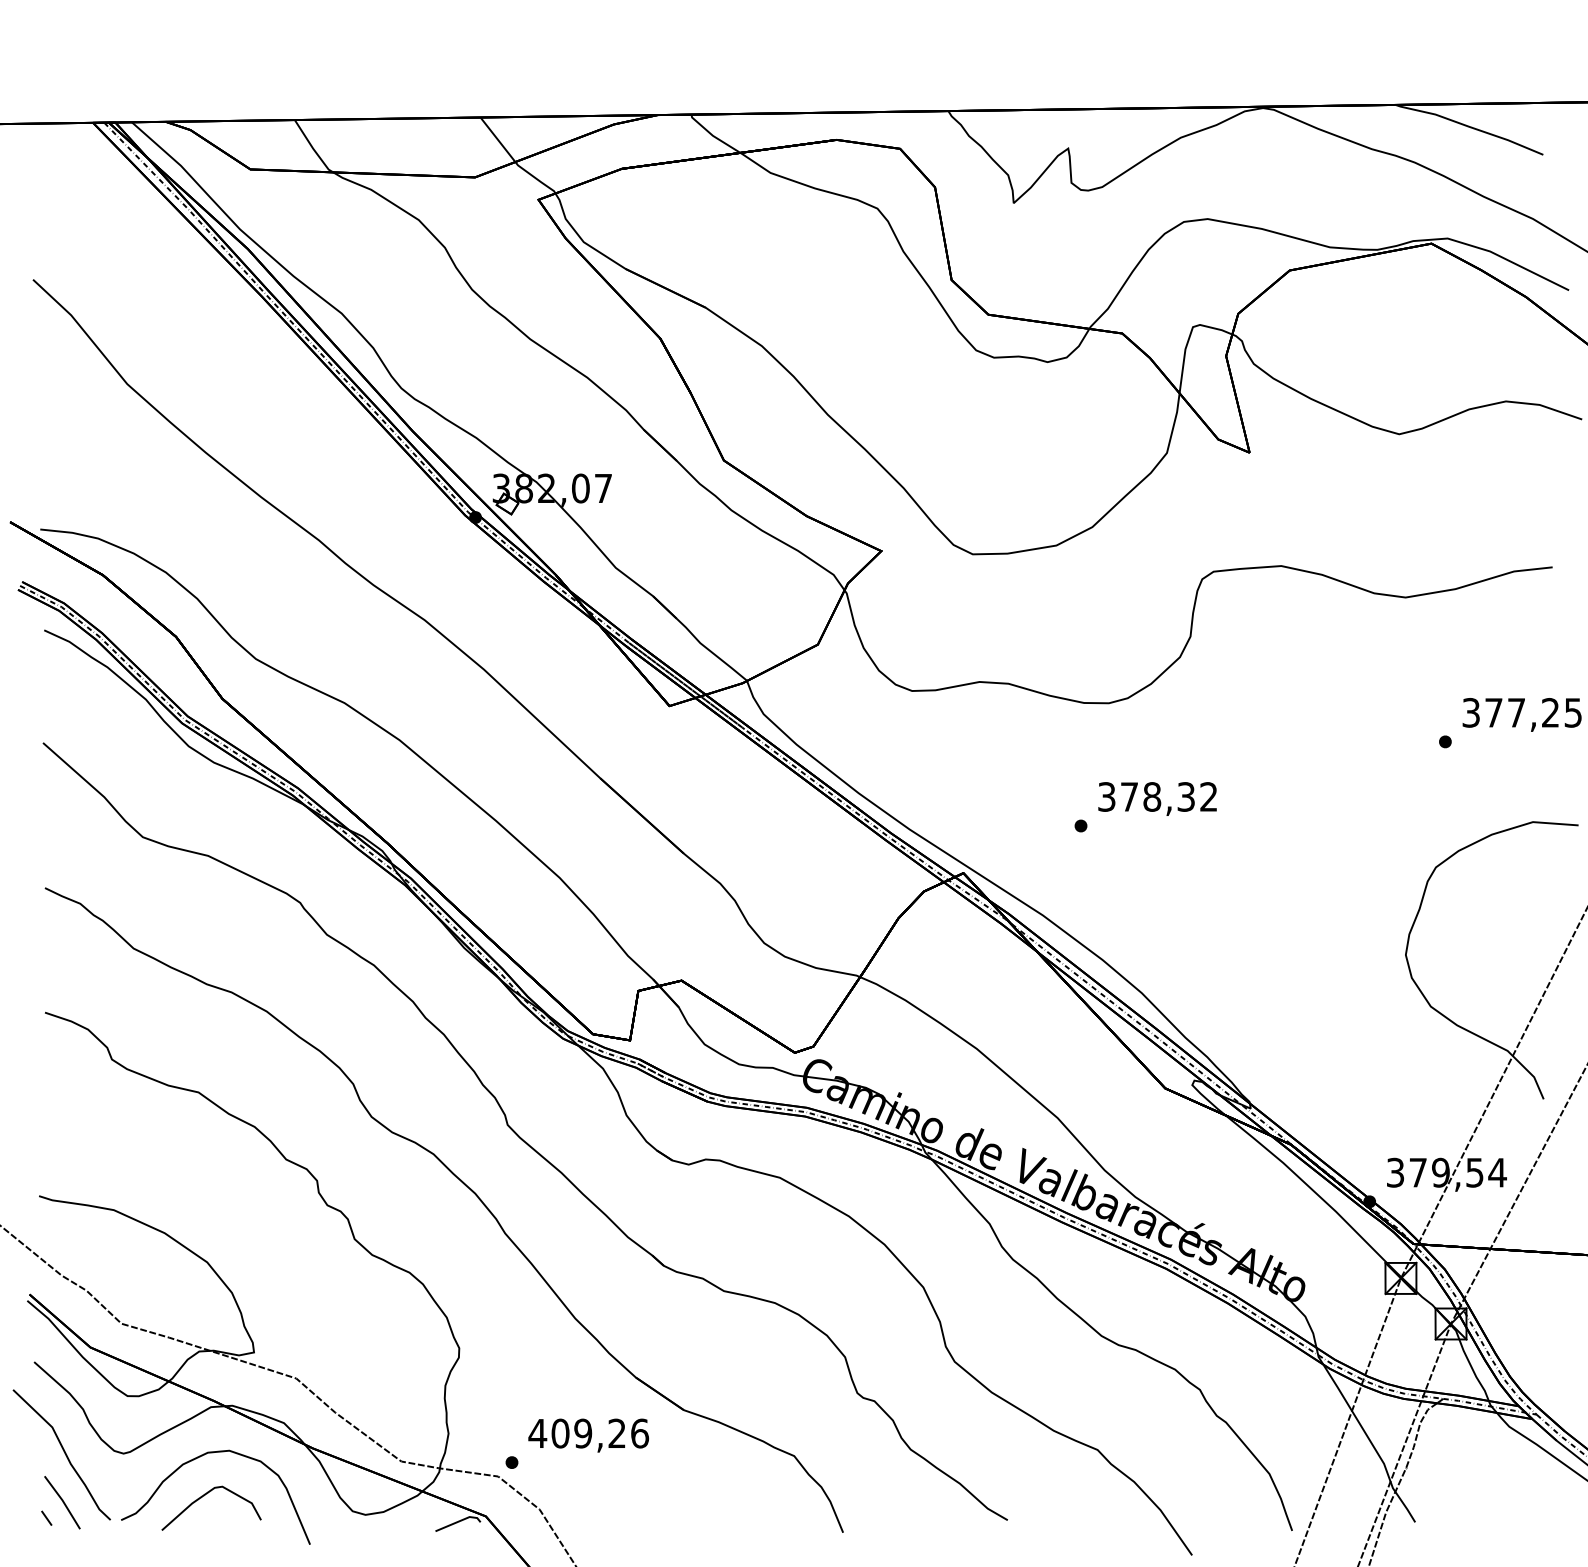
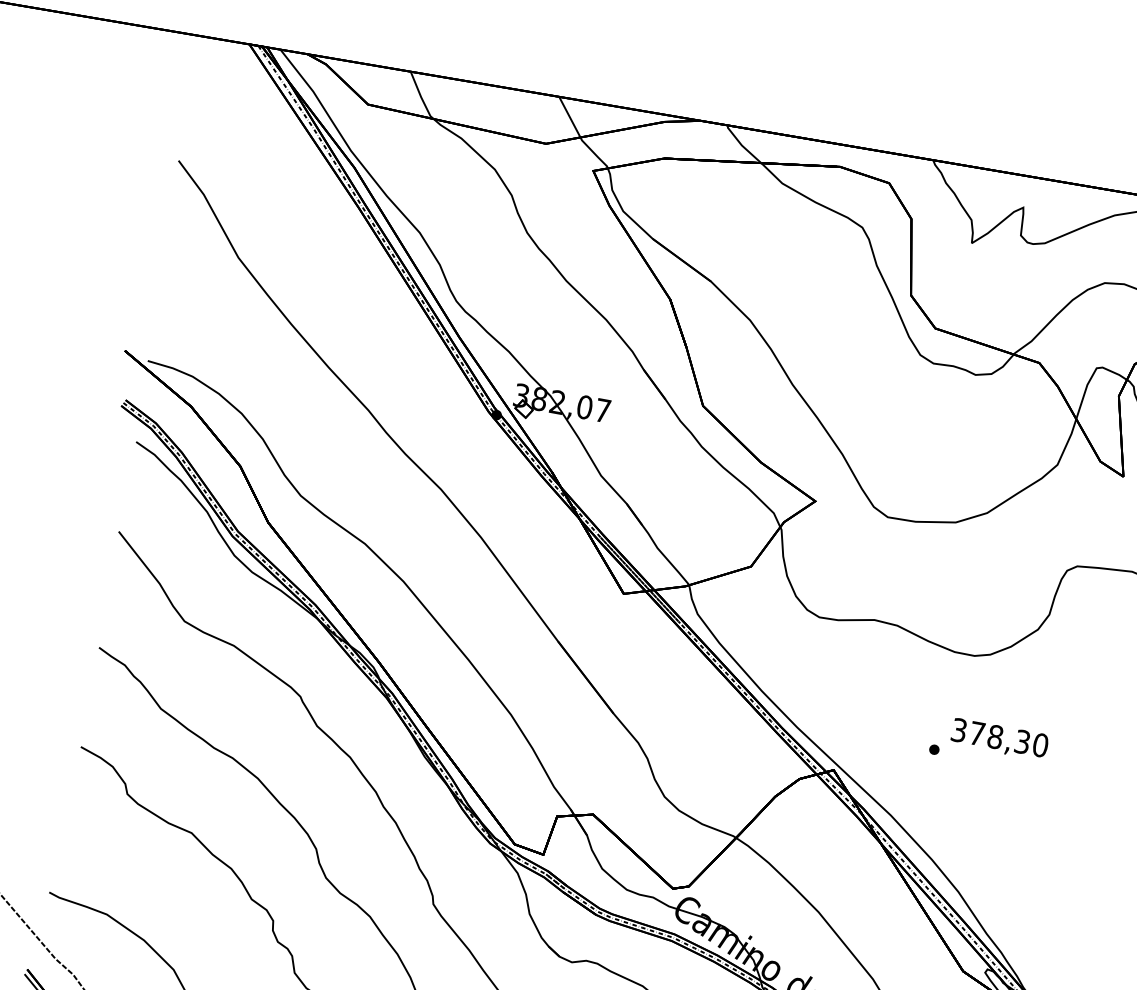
text: (1208, 796) -> (1040, 744), 378,32 -> 378,30

